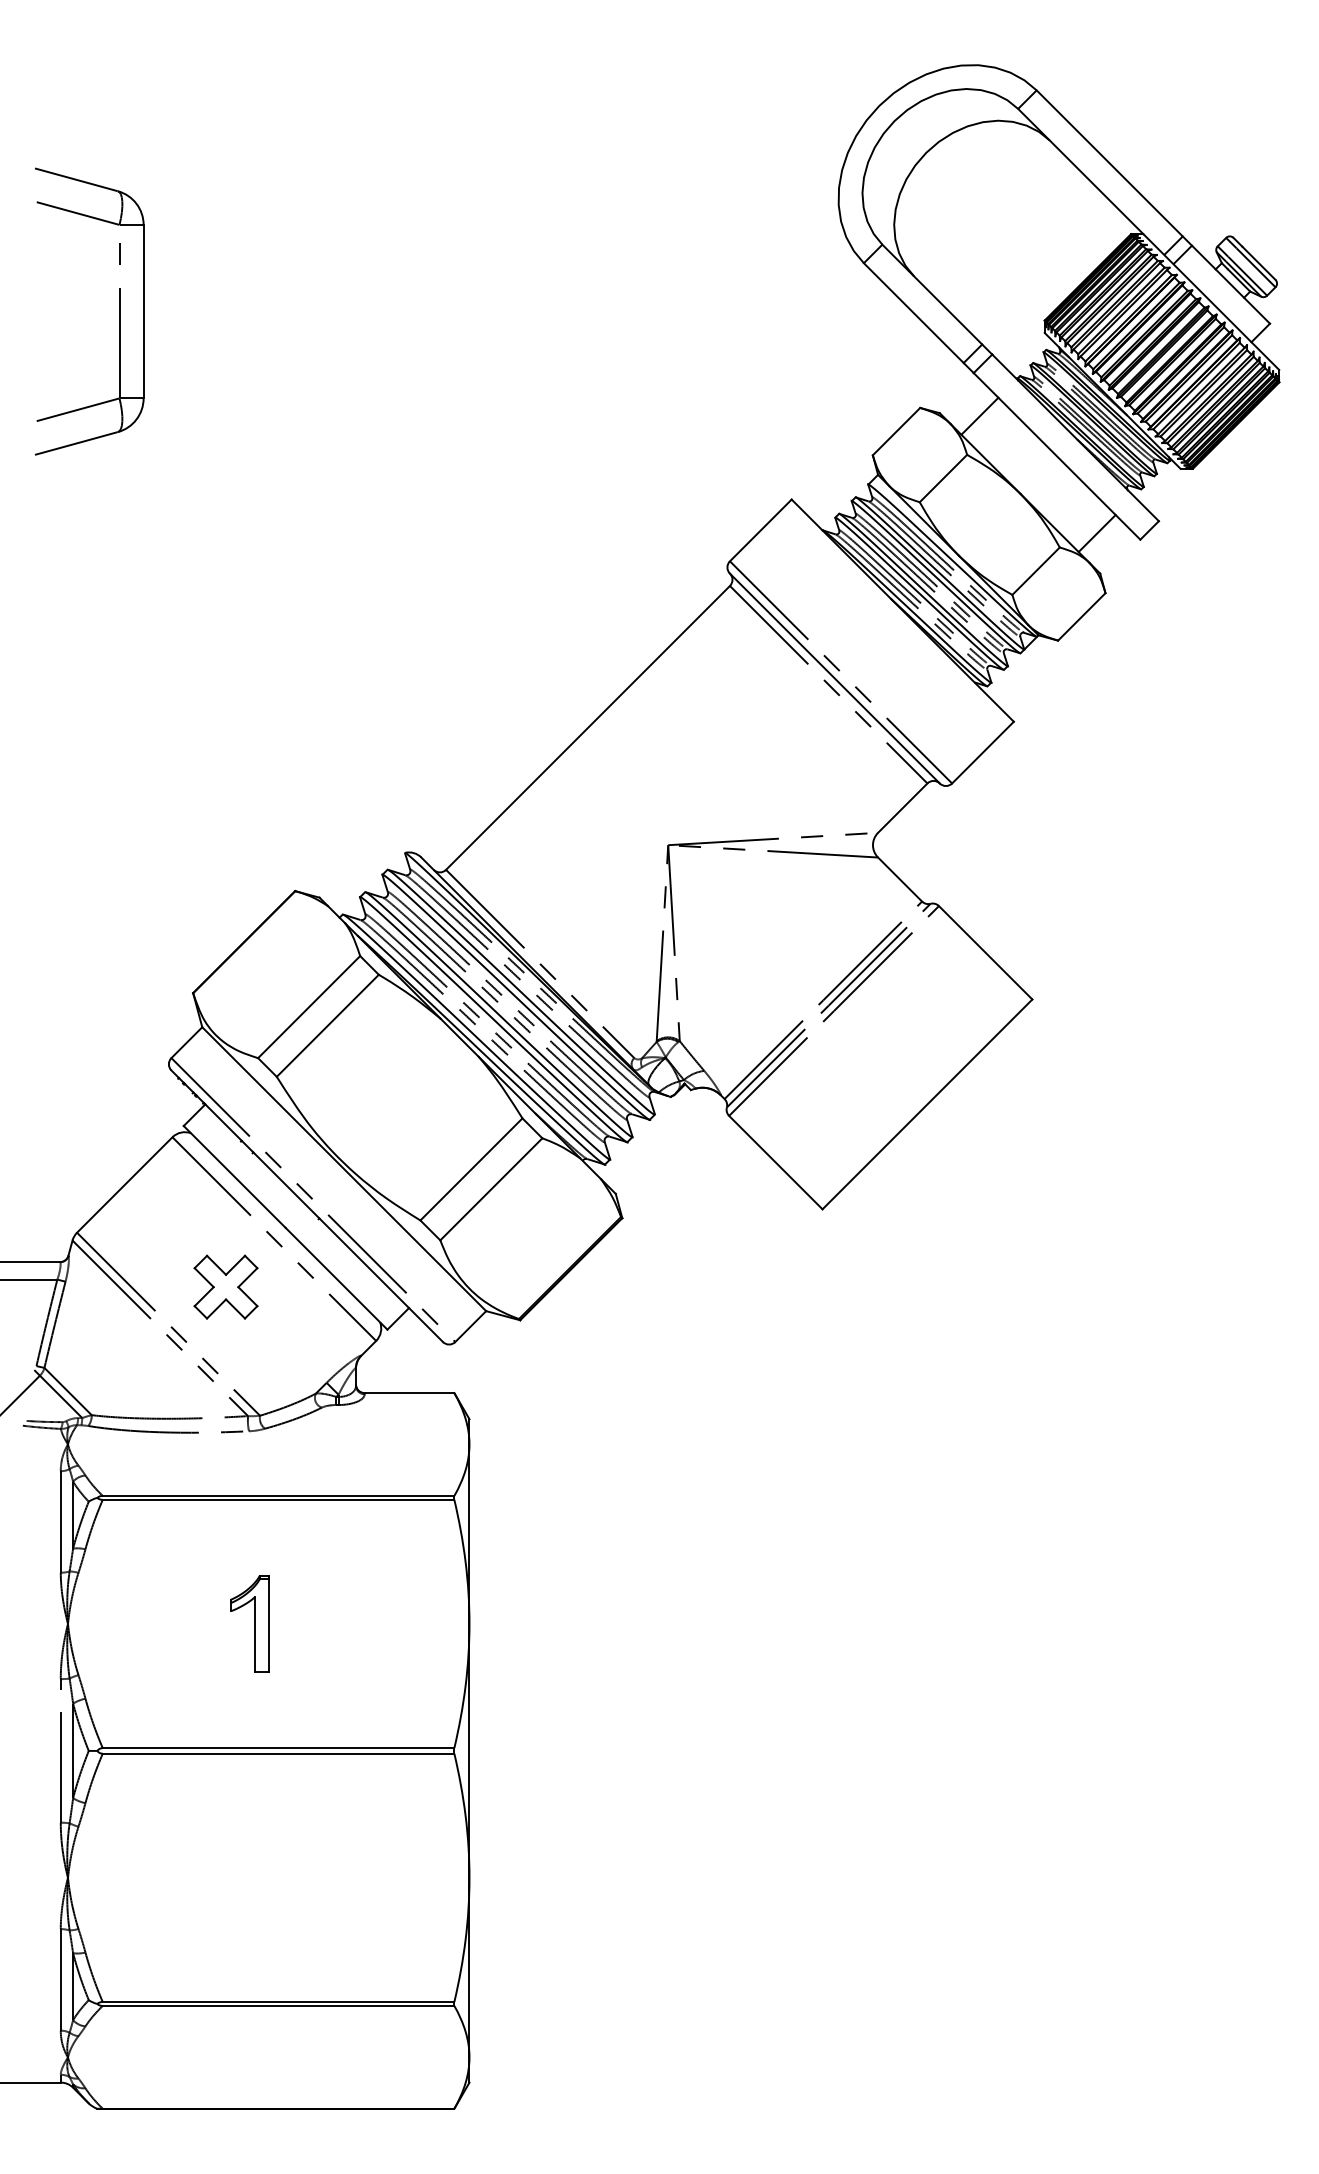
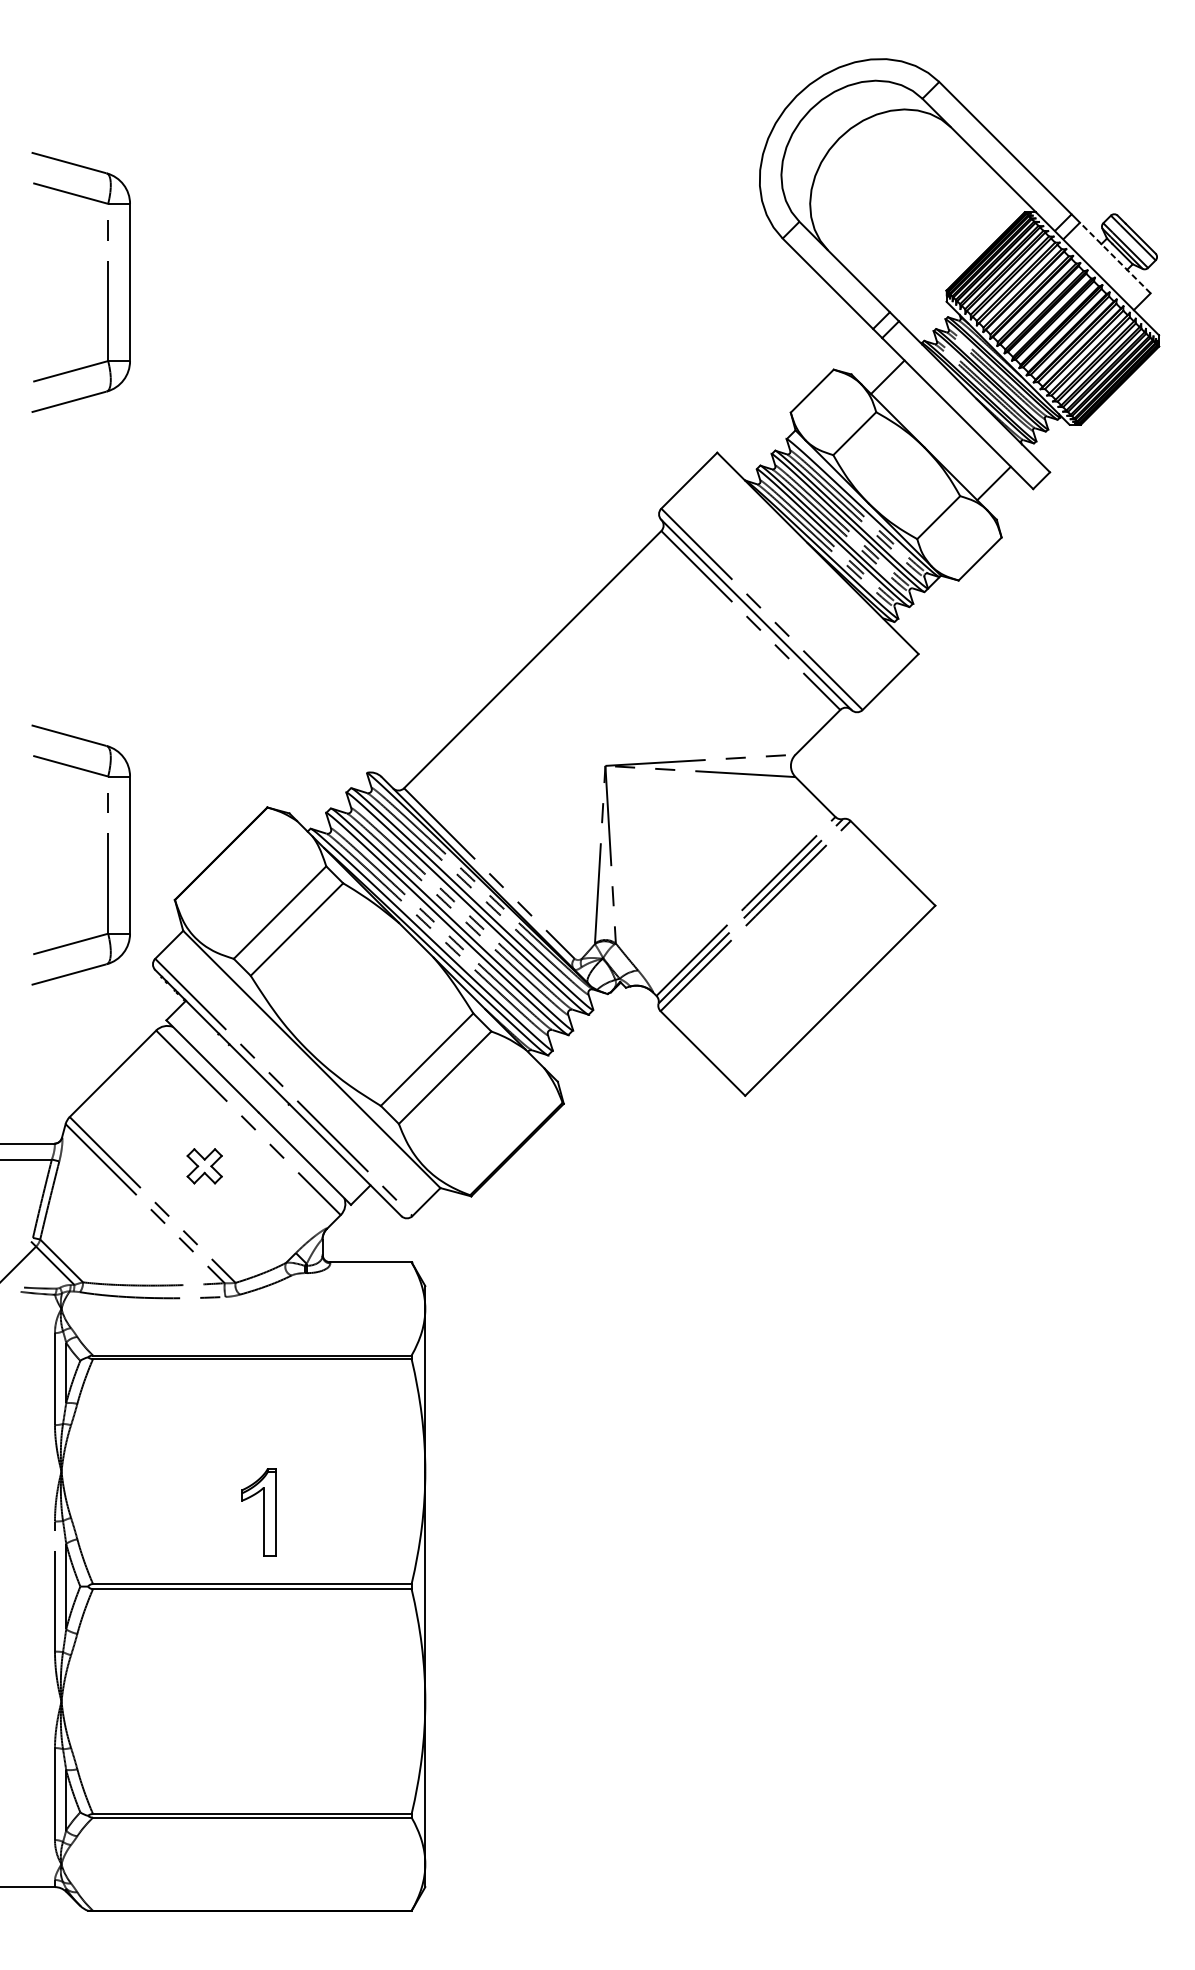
line: (1230, 284) -> (1114, 257), solid -> dashed
part: (119, 943) -> (108, 854), added
part: (225, 1286) -> (204, 1165), size x0.6
part: (249, 1623) -> (258, 1511), moved

